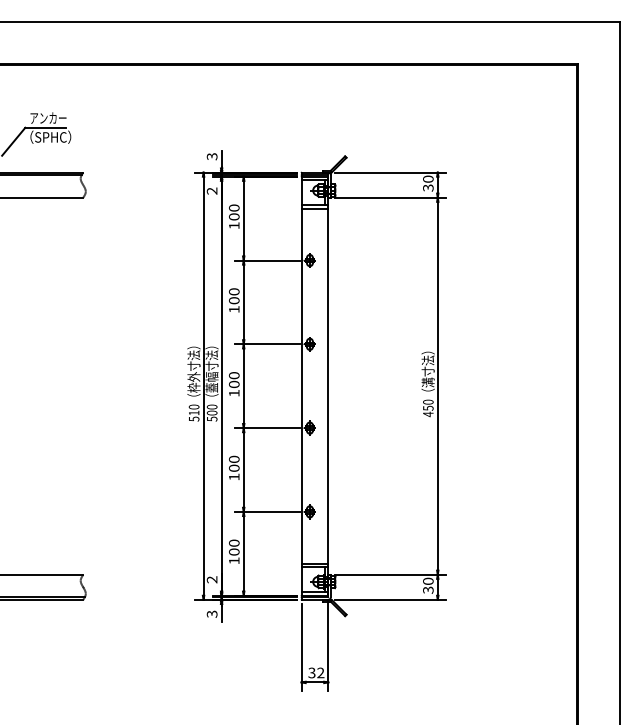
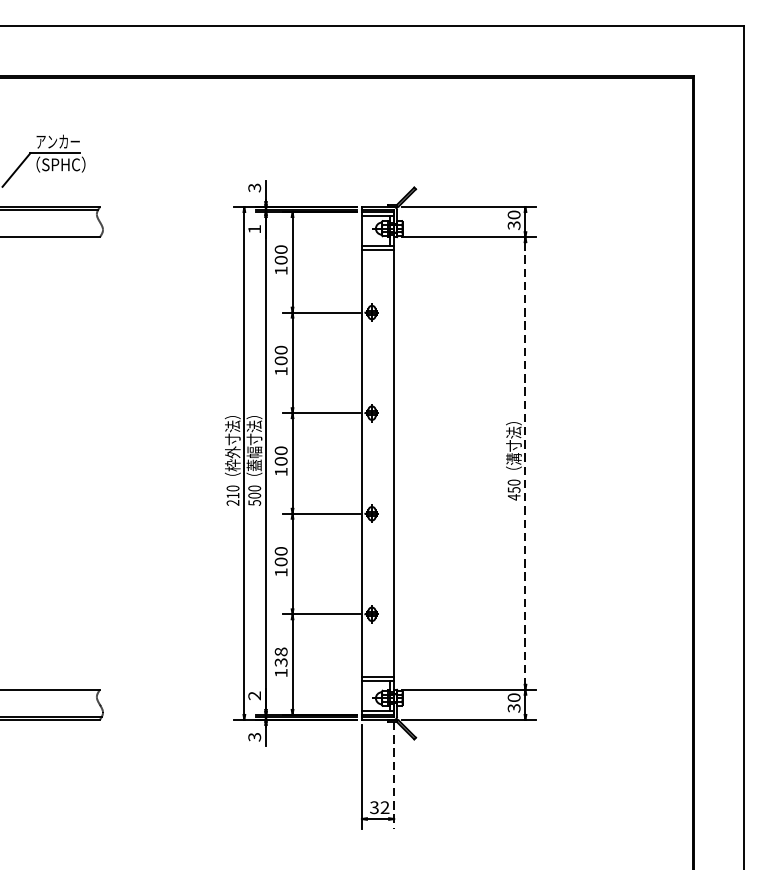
text: (211, 190) -> (253, 228), 2 -> 1
line: (437, 386) -> (525, 463), solid -> dashed
text: (193, 418) -> (232, 502), 510 -> 210
text: (234, 547) -> (281, 657), 100 -> 138
line: (328, 646) -> (394, 775), solid -> dashed

